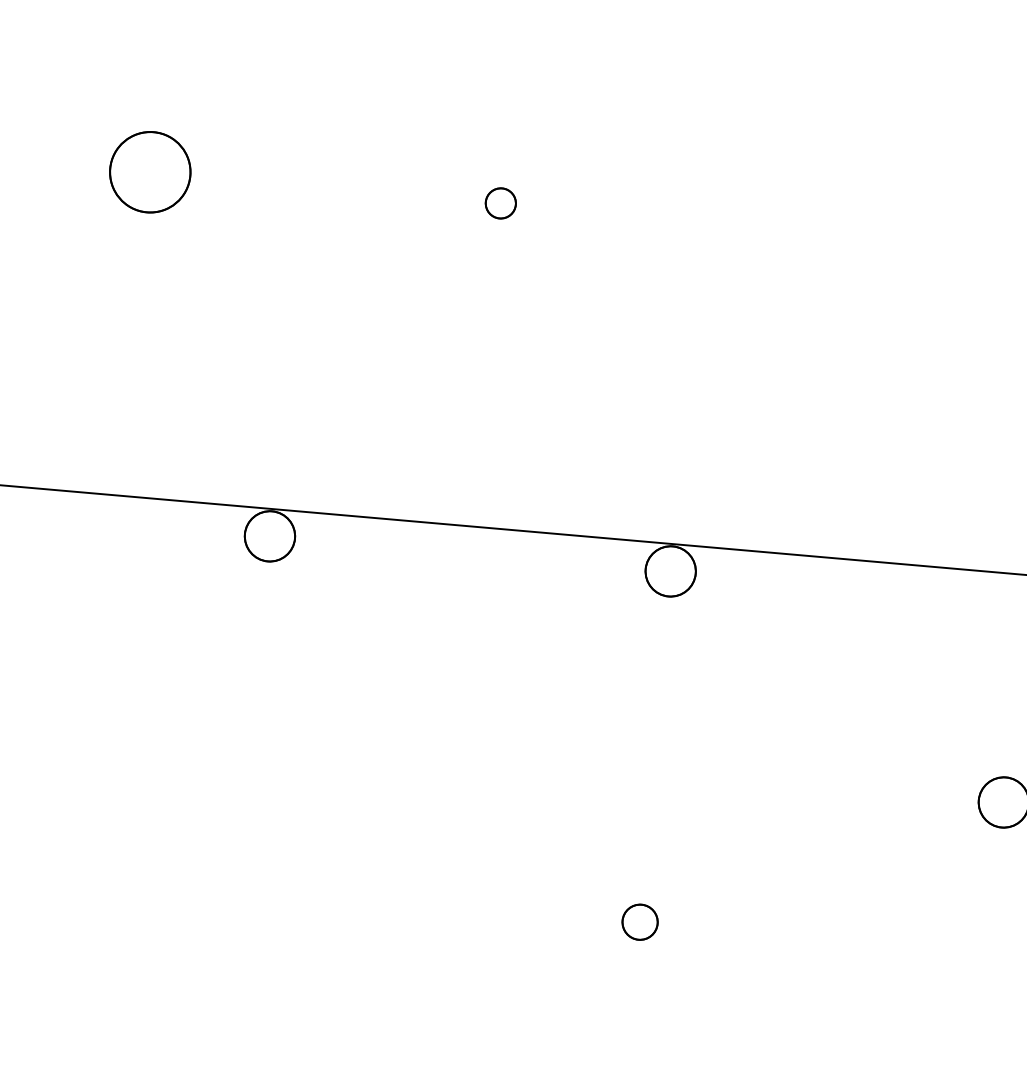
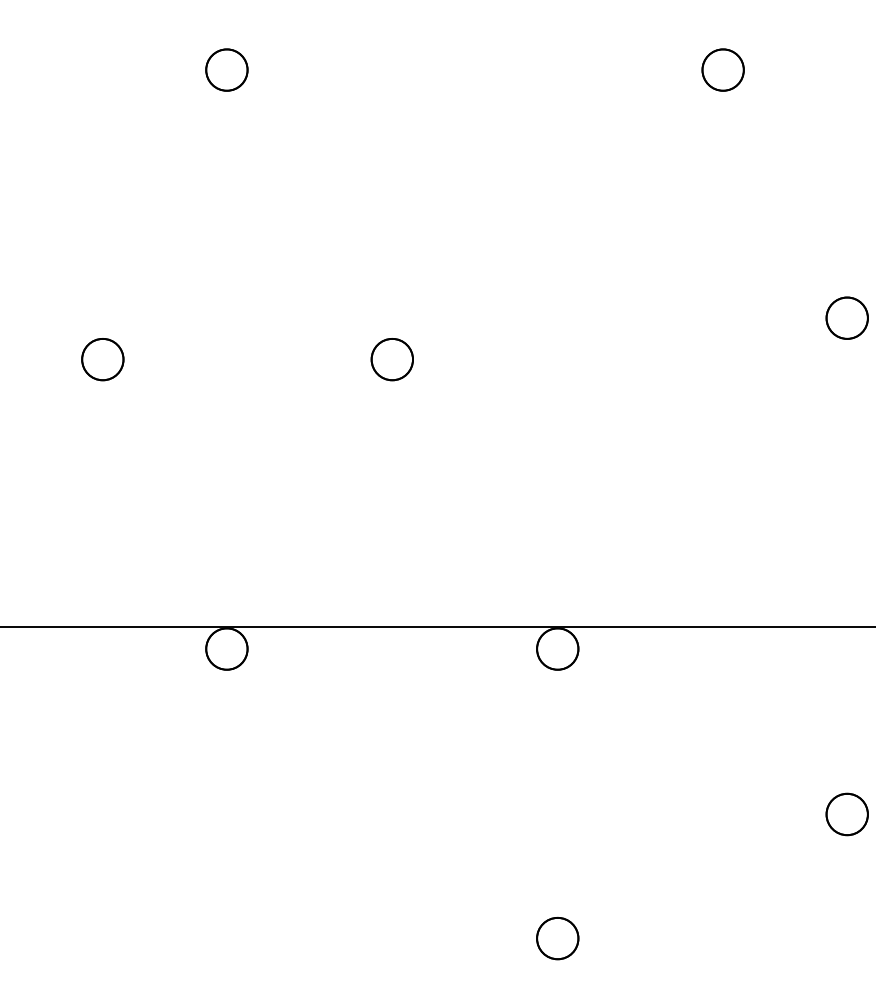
part: (149, 172) -> (102, 359), size x0.62
part: (500, 203) -> (391, 359), size x1.67
part: (639, 921) -> (557, 938), size x1.43

